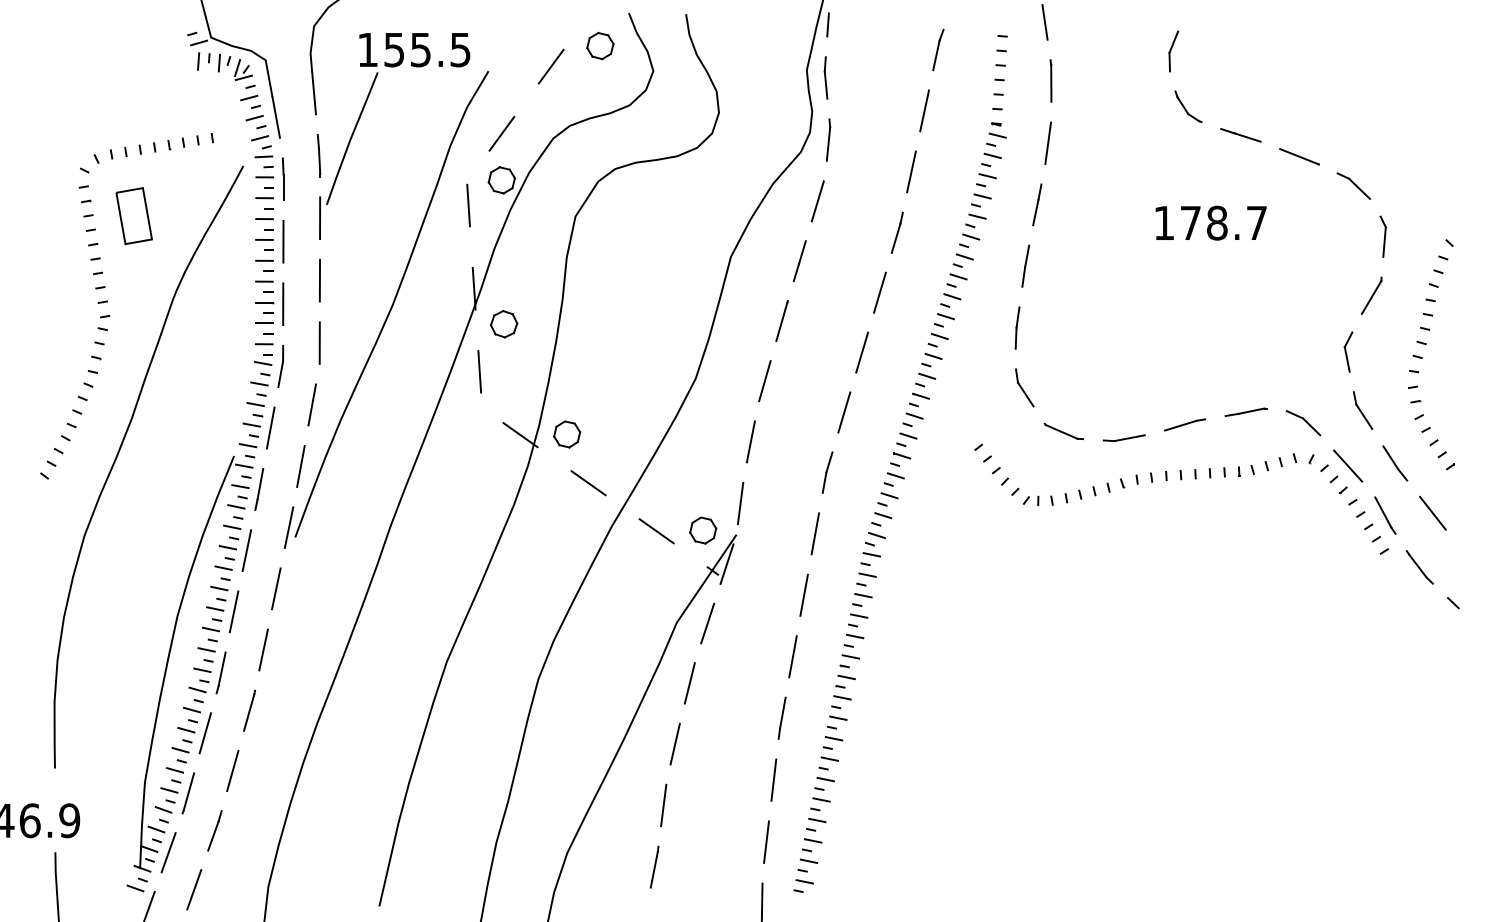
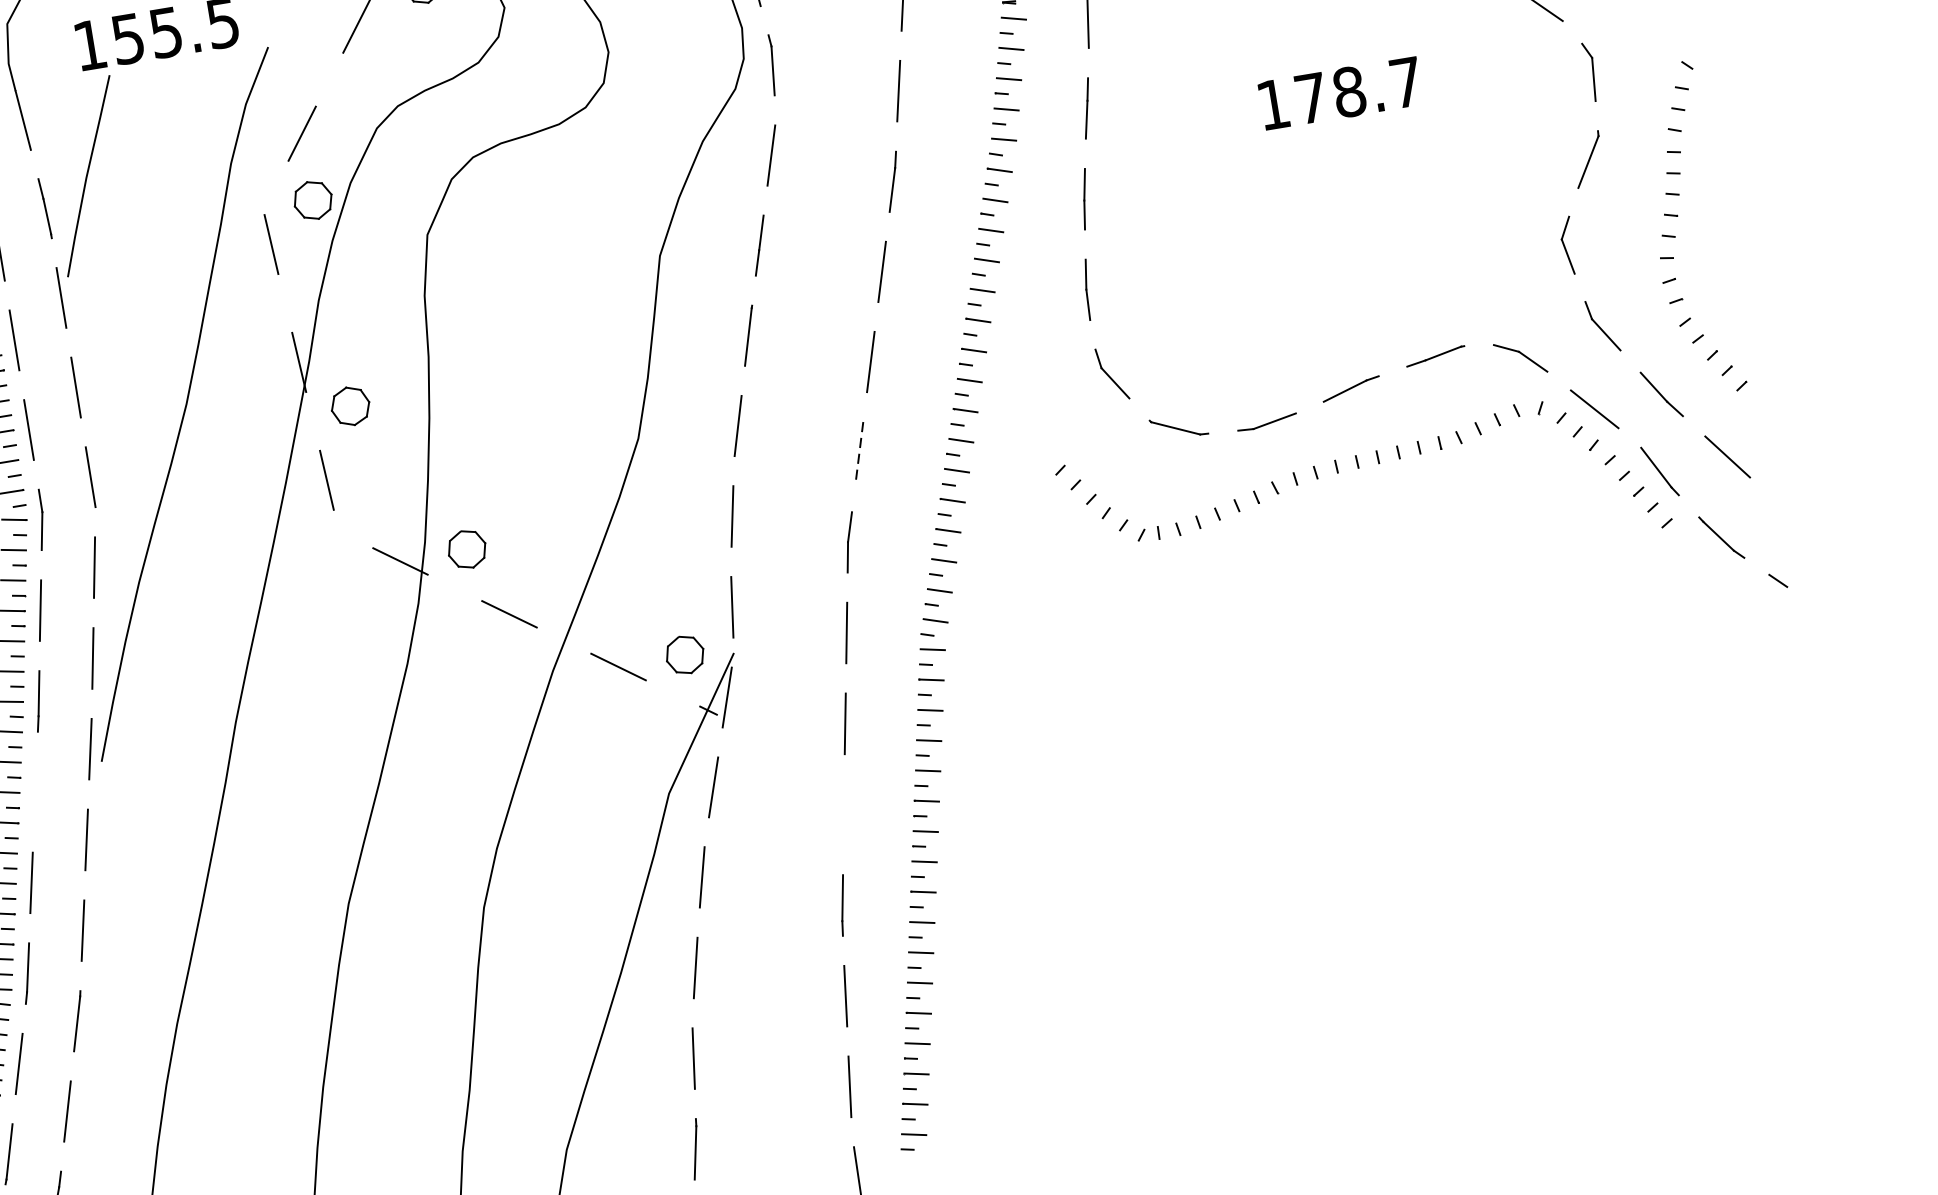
line: (844, 412) -> (859, 452), solid -> dashed
line: (246, 550) -> (34, 792), removed
line: (792, 656) -> (843, 814), removed

